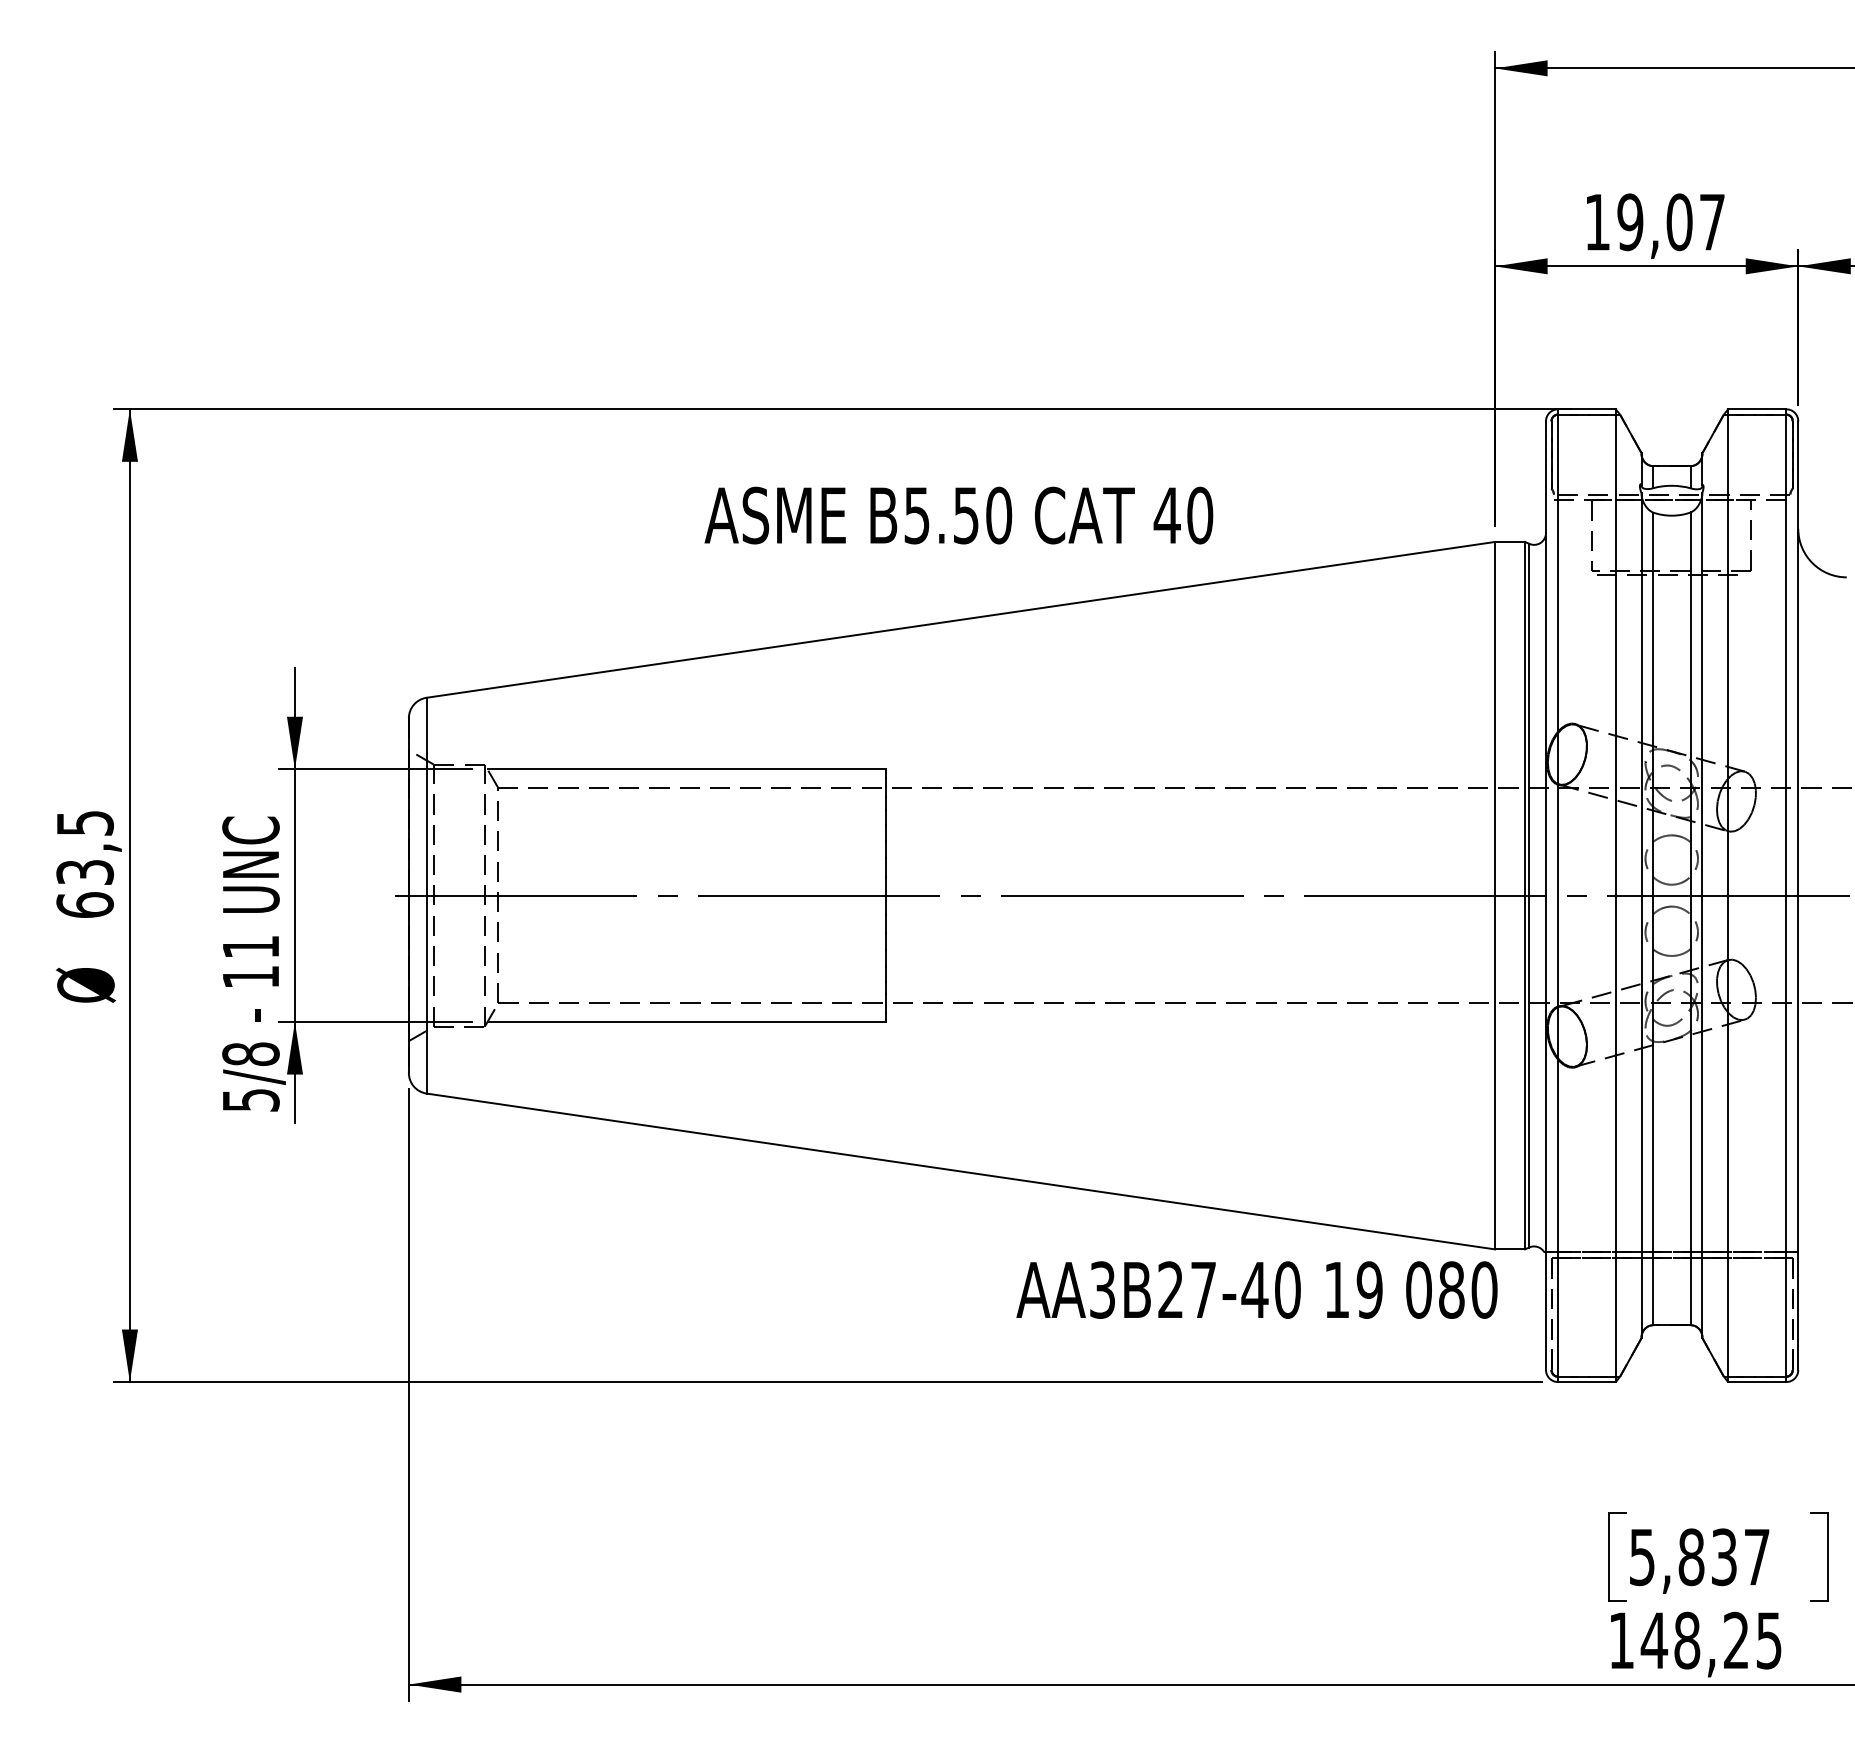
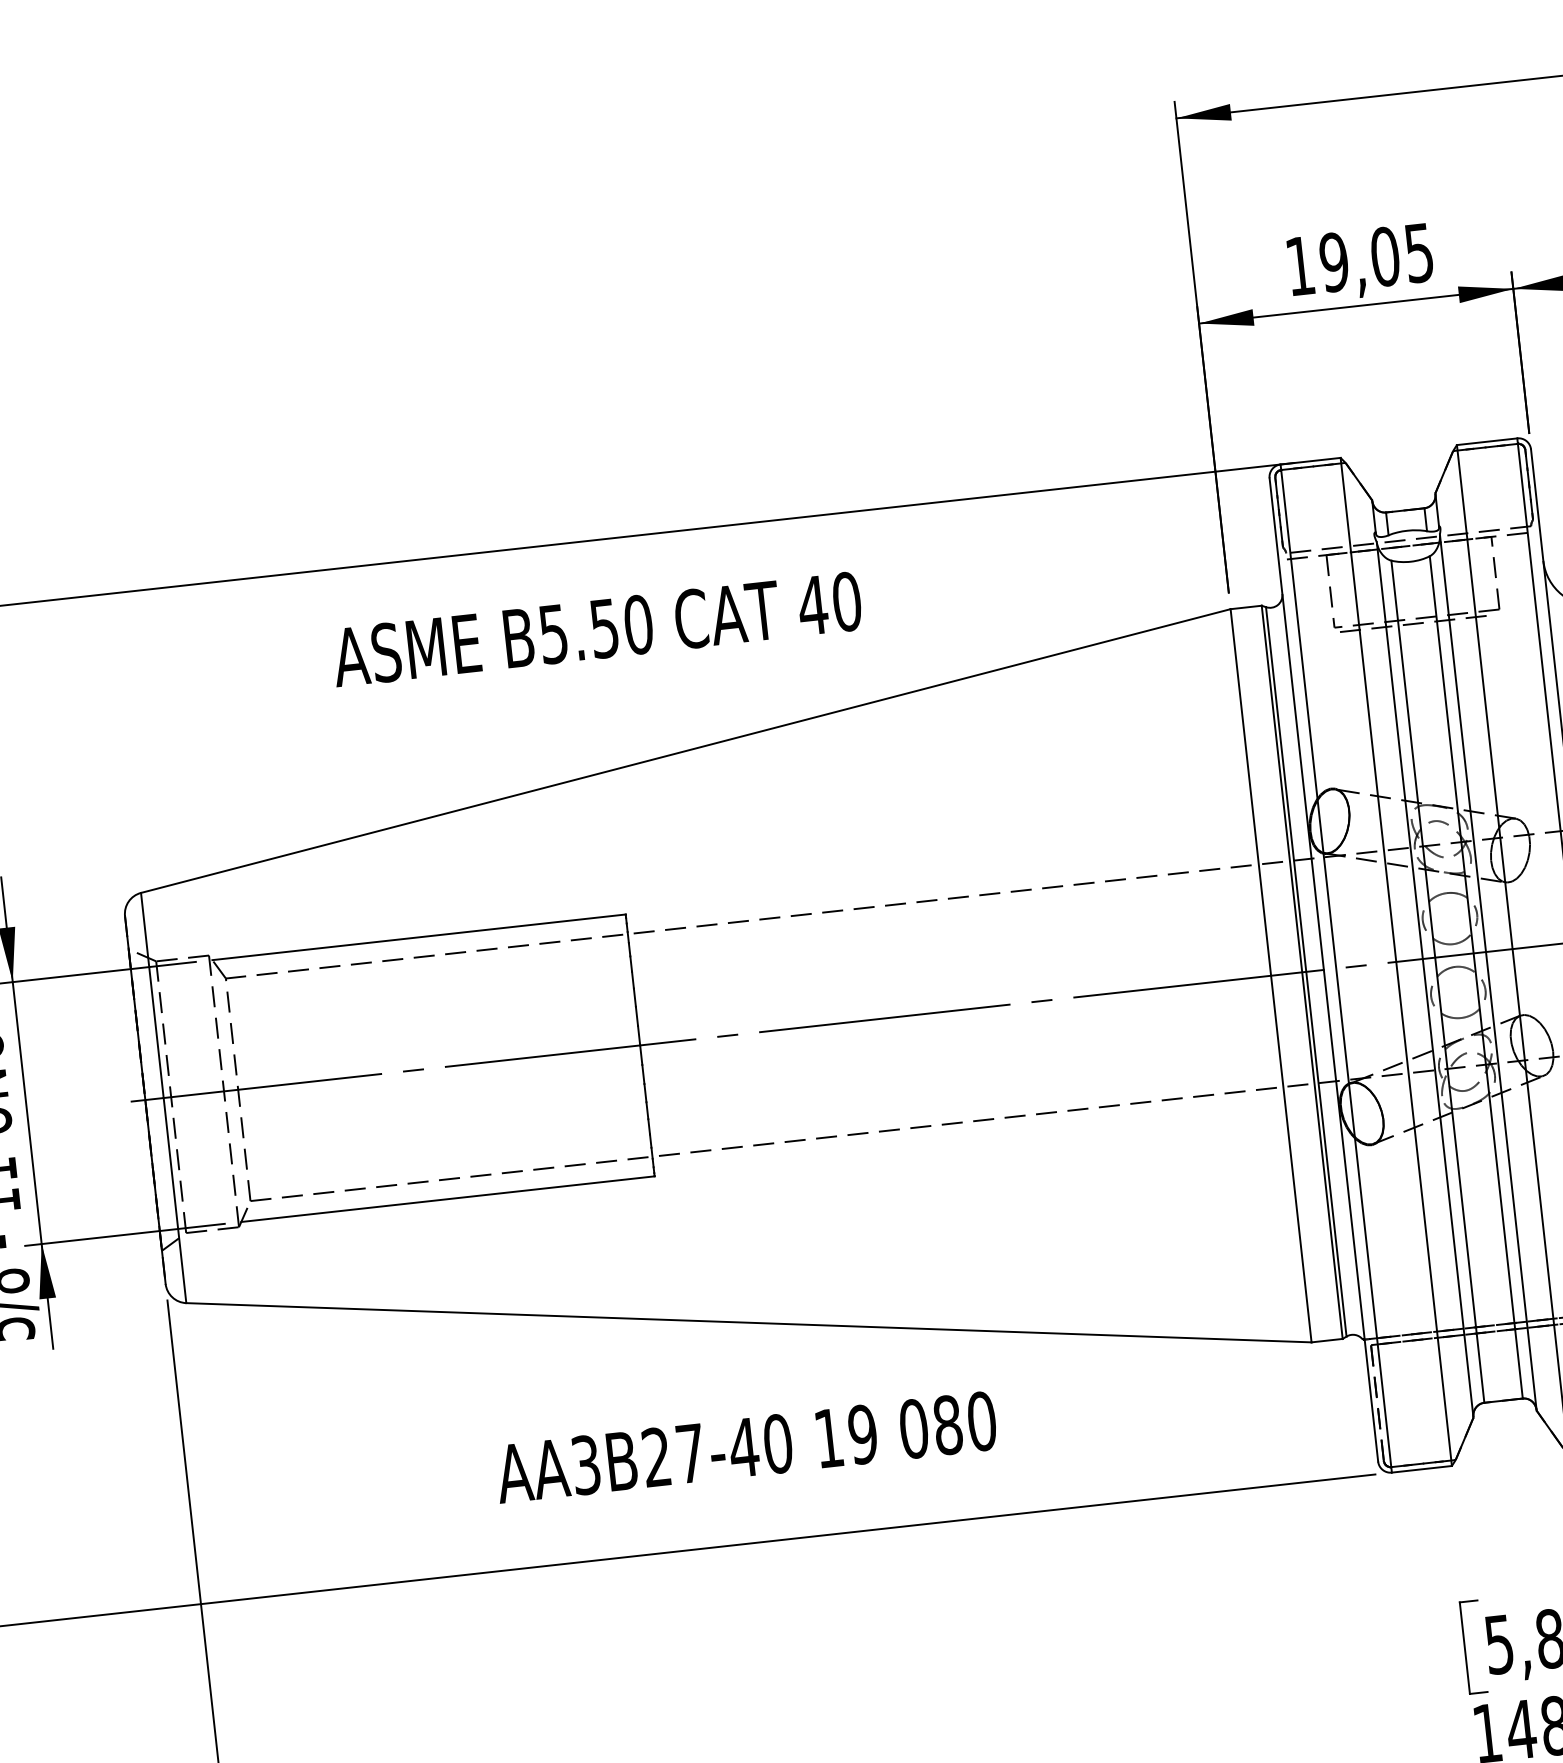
text: (1712, 222) -> (1419, 253), 19,07 -> 19,05
text: (958, 515) -> (596, 629), moved
text: (1256, 1289) -> (745, 1446), moved

